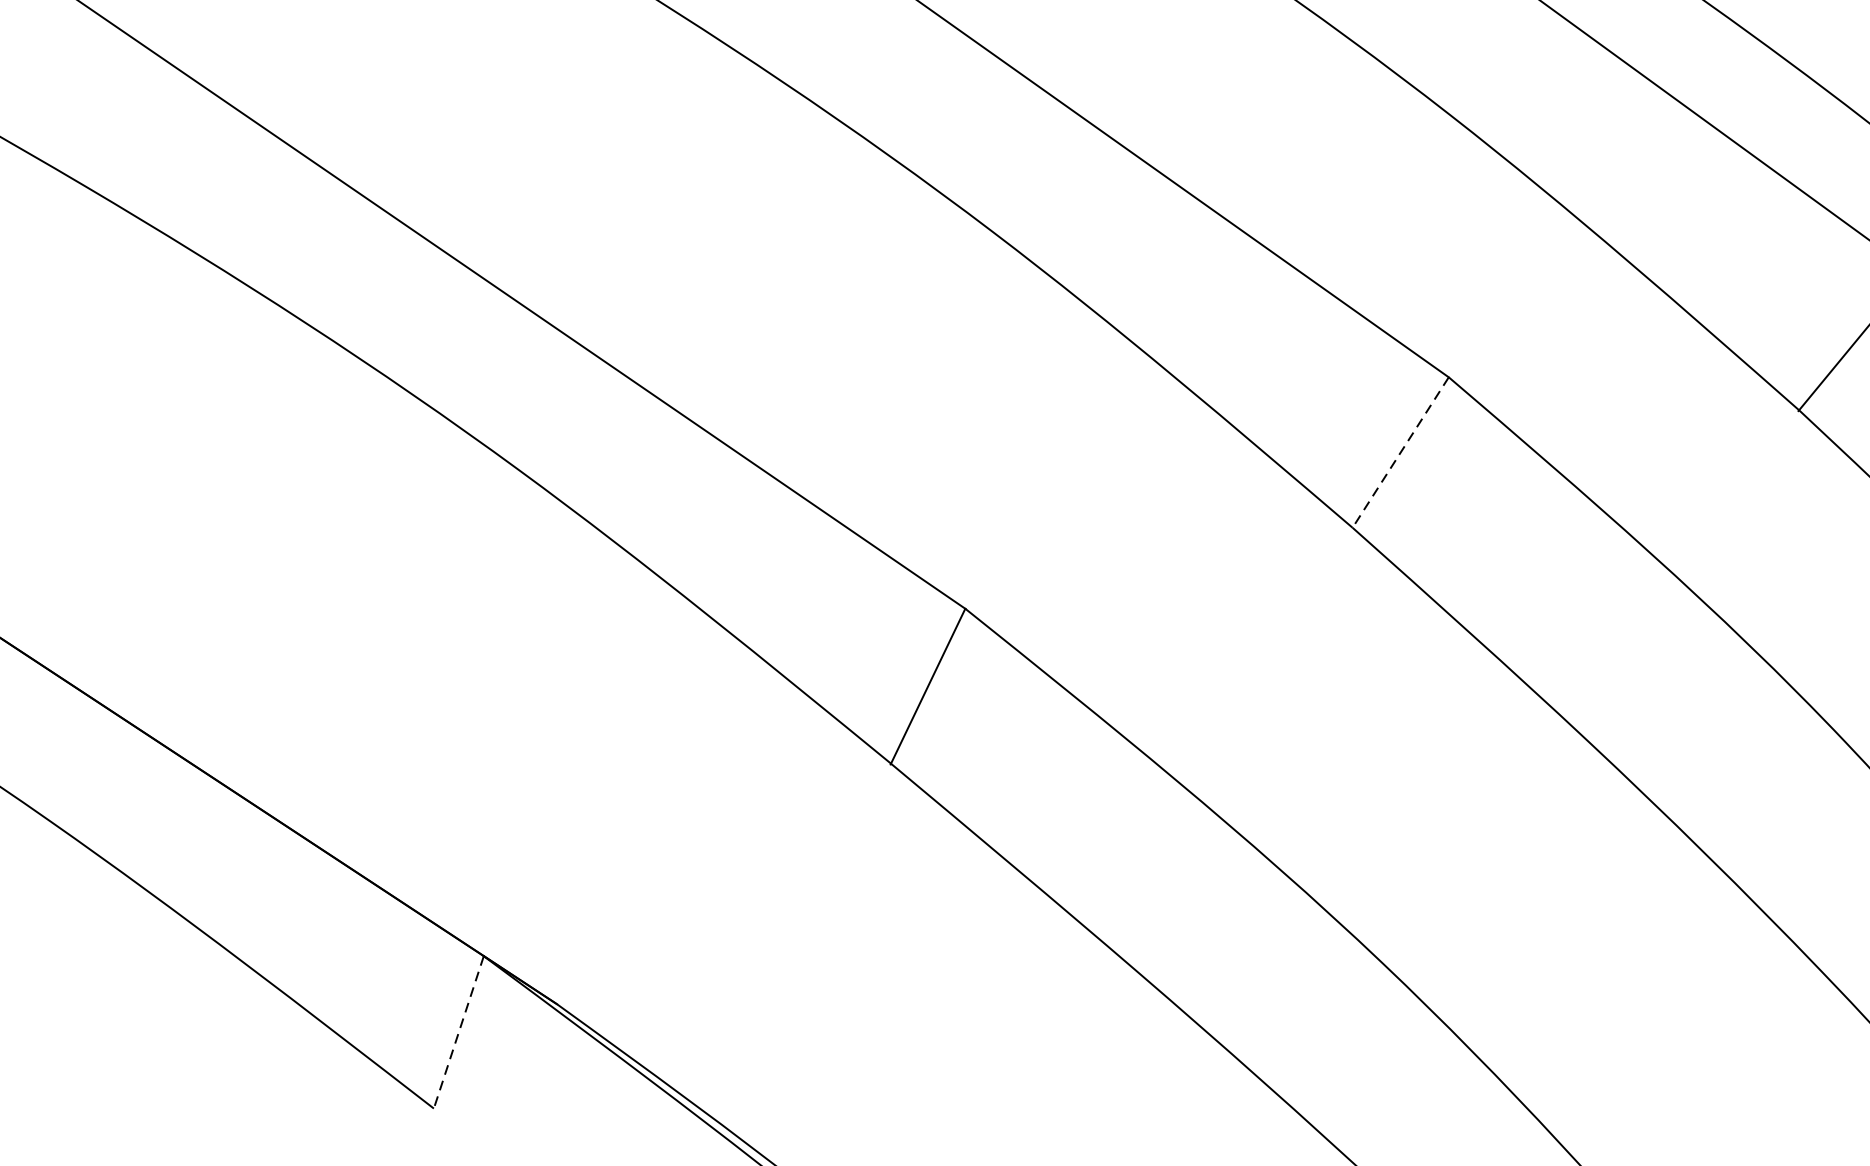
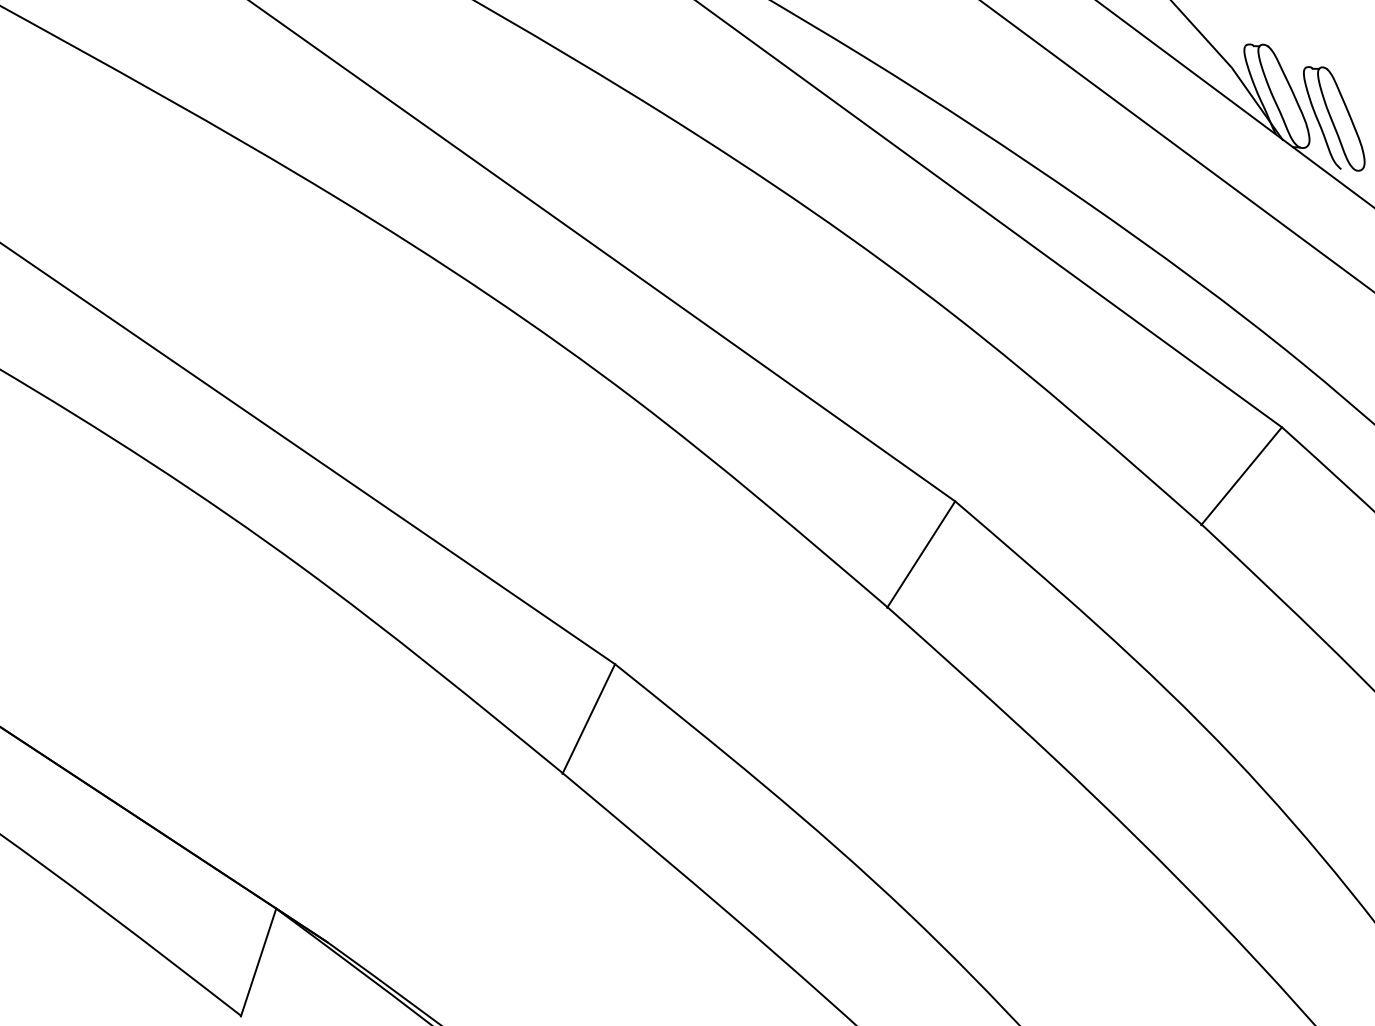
line: (1399, 454) -> (920, 555), dashed -> solid
line: (458, 1032) -> (258, 962), dashed -> solid

